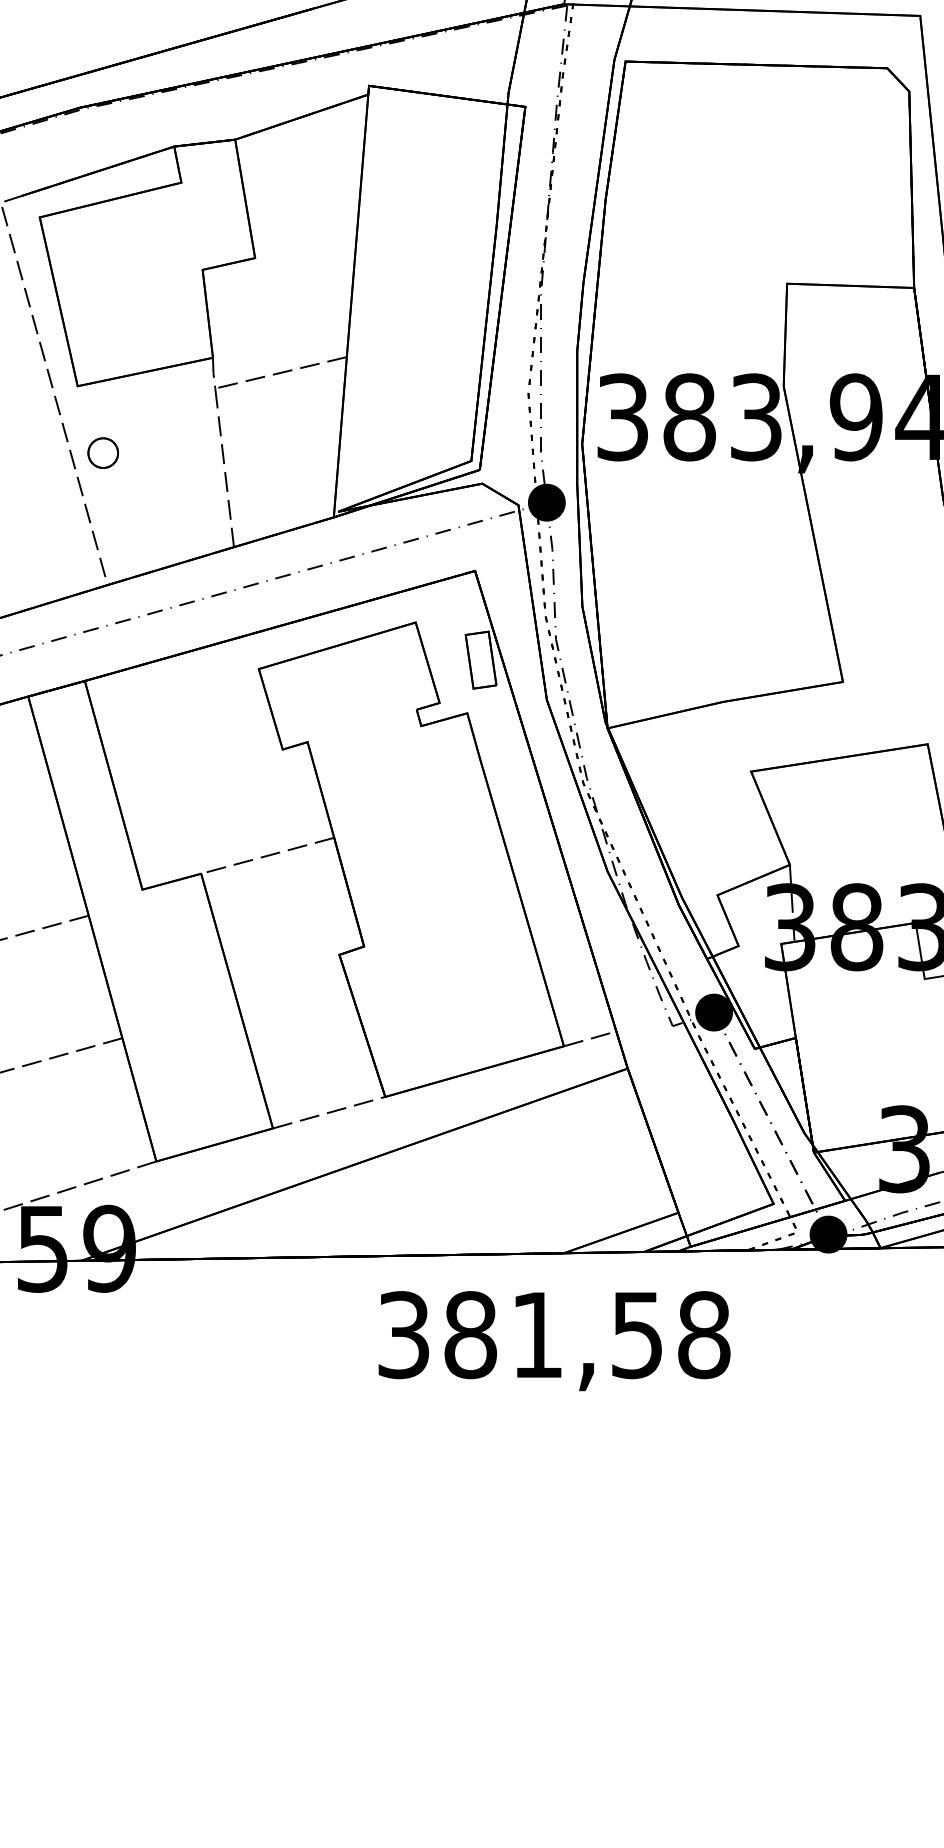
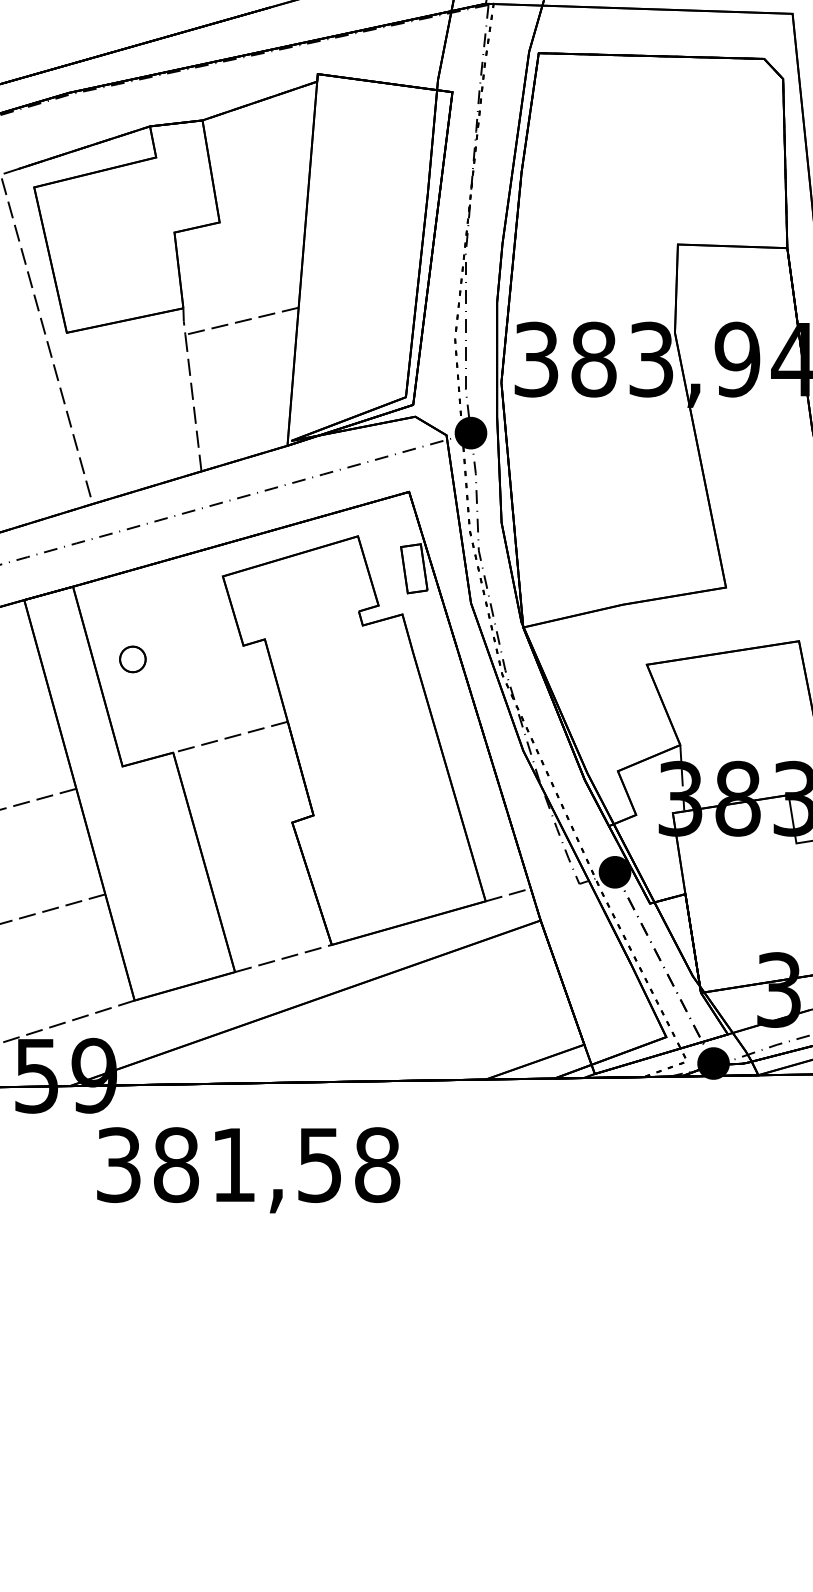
part: (102, 453) -> (132, 659), moved
text: (554, 1341) -> (248, 1170), moved

